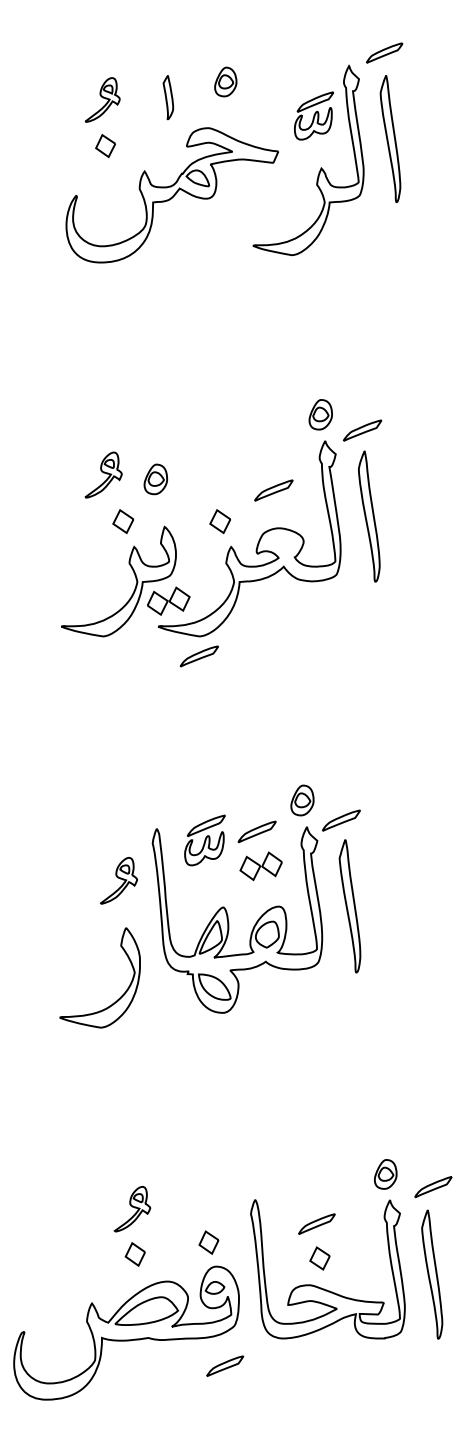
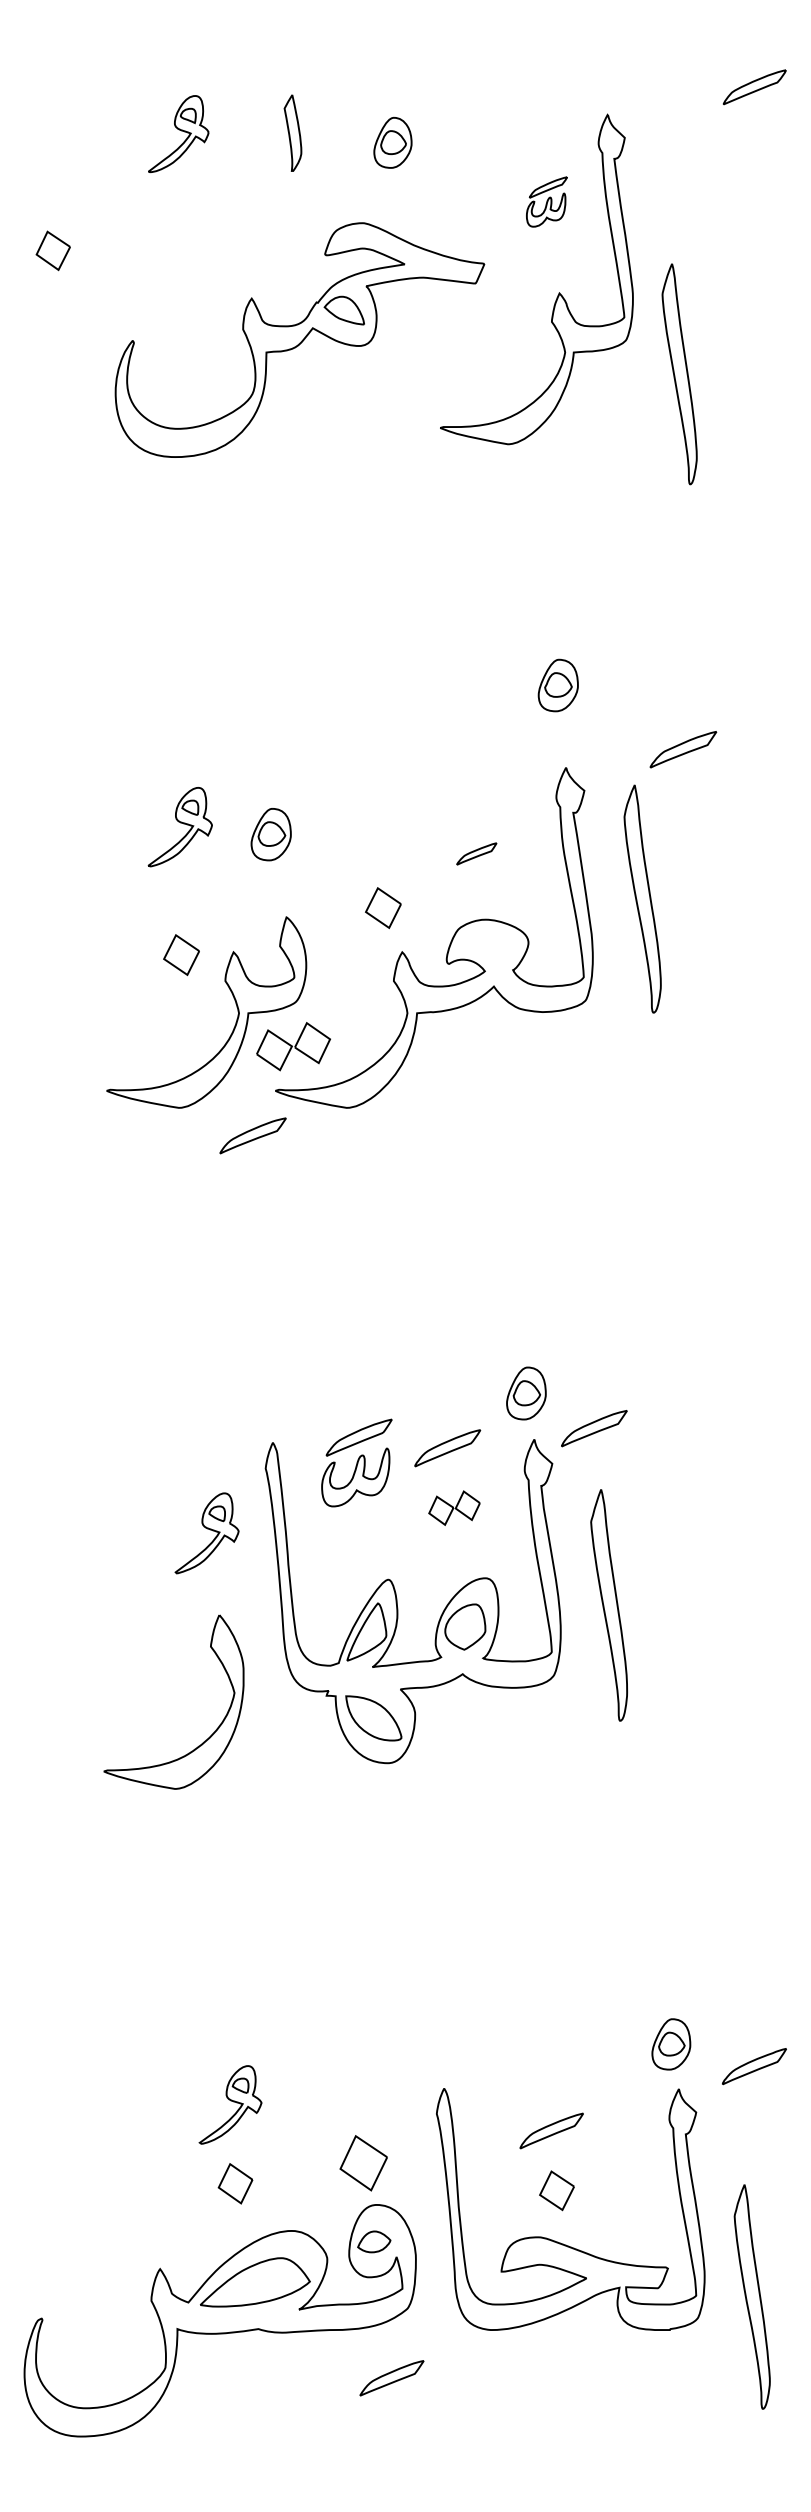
part: (384, 52) -> (754, 86), moved
part: (168, 97) -> (293, 133), moved
part: (102, 99) -> (178, 133), moved
part: (314, 115) -> (547, 201), size x0.6
part: (390, 138) -> (679, 373), moved
part: (105, 146) -> (53, 251), moved
part: (320, 414) -> (557, 685), moved
part: (362, 430) -> (683, 749), moved
part: (273, 490) -> (475, 853), size x0.6
part: (123, 521) -> (181, 954), moved
part: (198, 656) -> (251, 1135), moved
part: (260, 866) -> (453, 1508), size x0.7
part: (349, 906) -> (608, 1605), moved
part: (208, 1242) -> (362, 2162), size x1.4
part: (432, 1274) -> (752, 2296), moved

